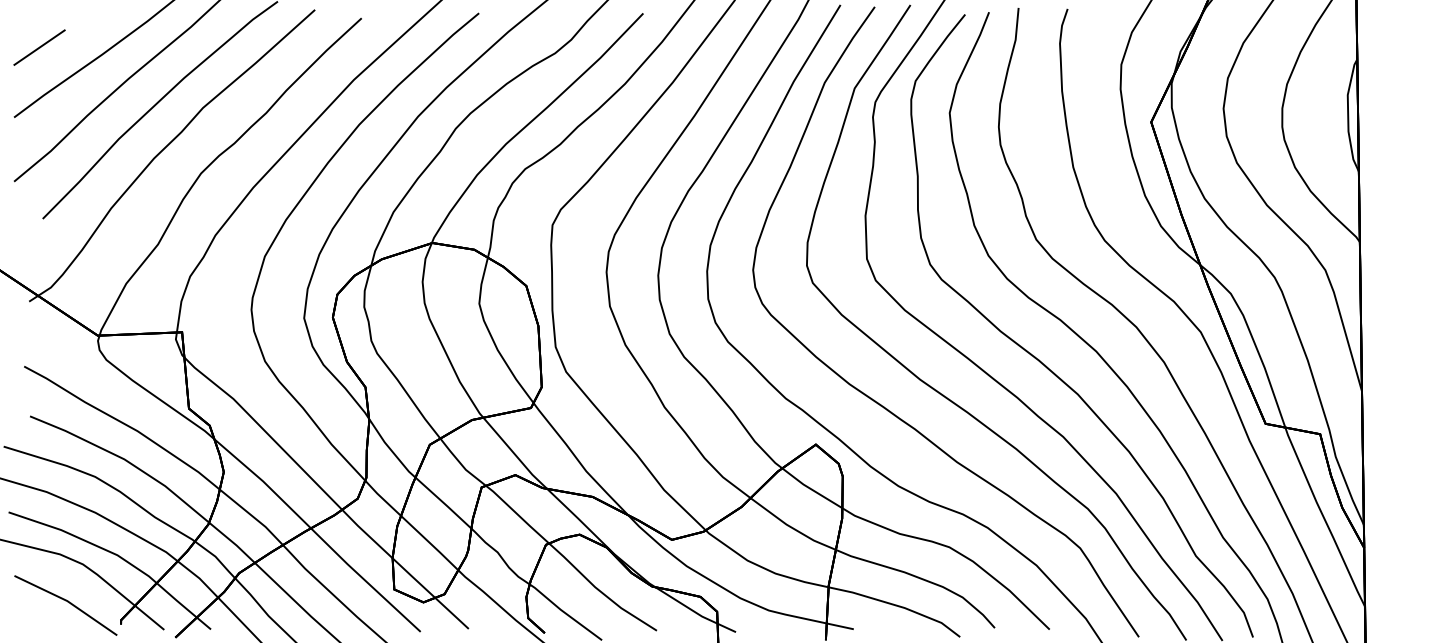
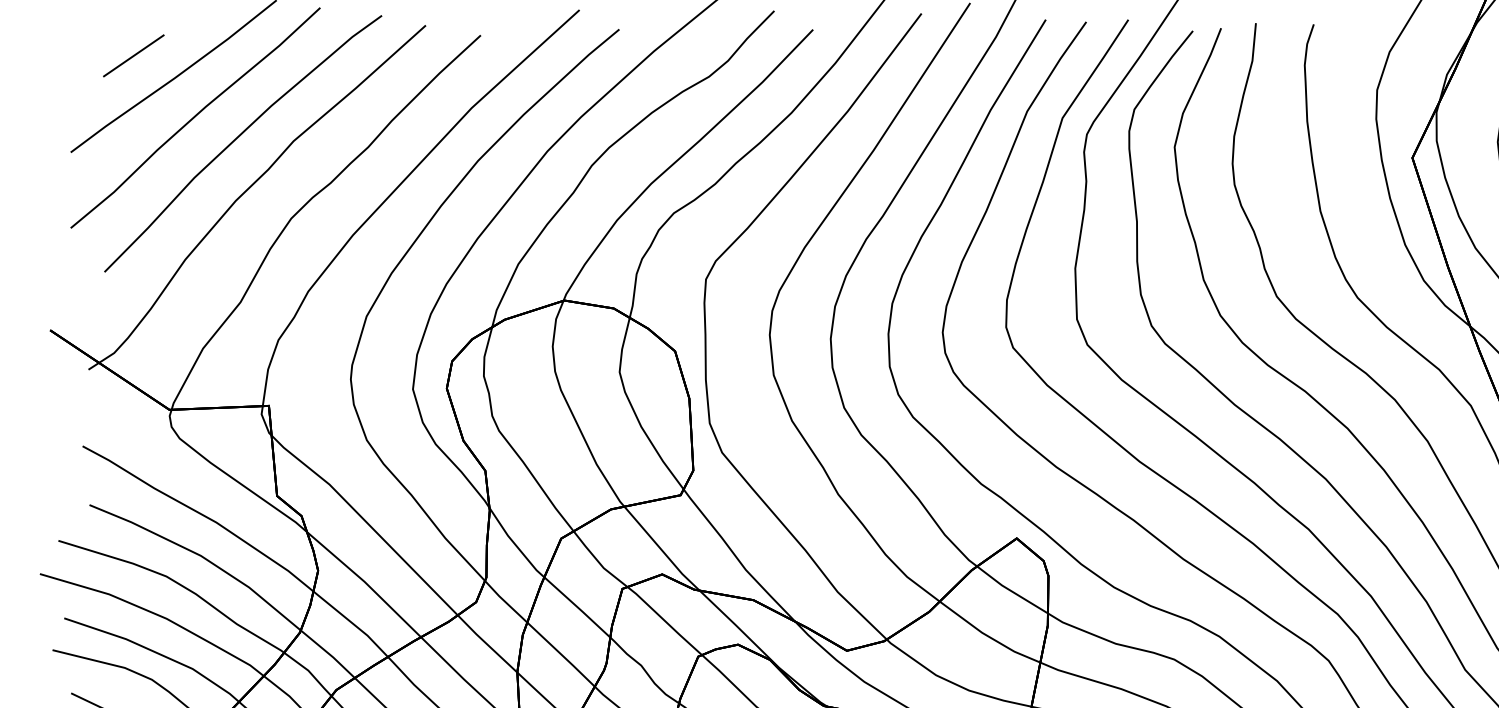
line: (39, 47) -> (133, 55), moved

